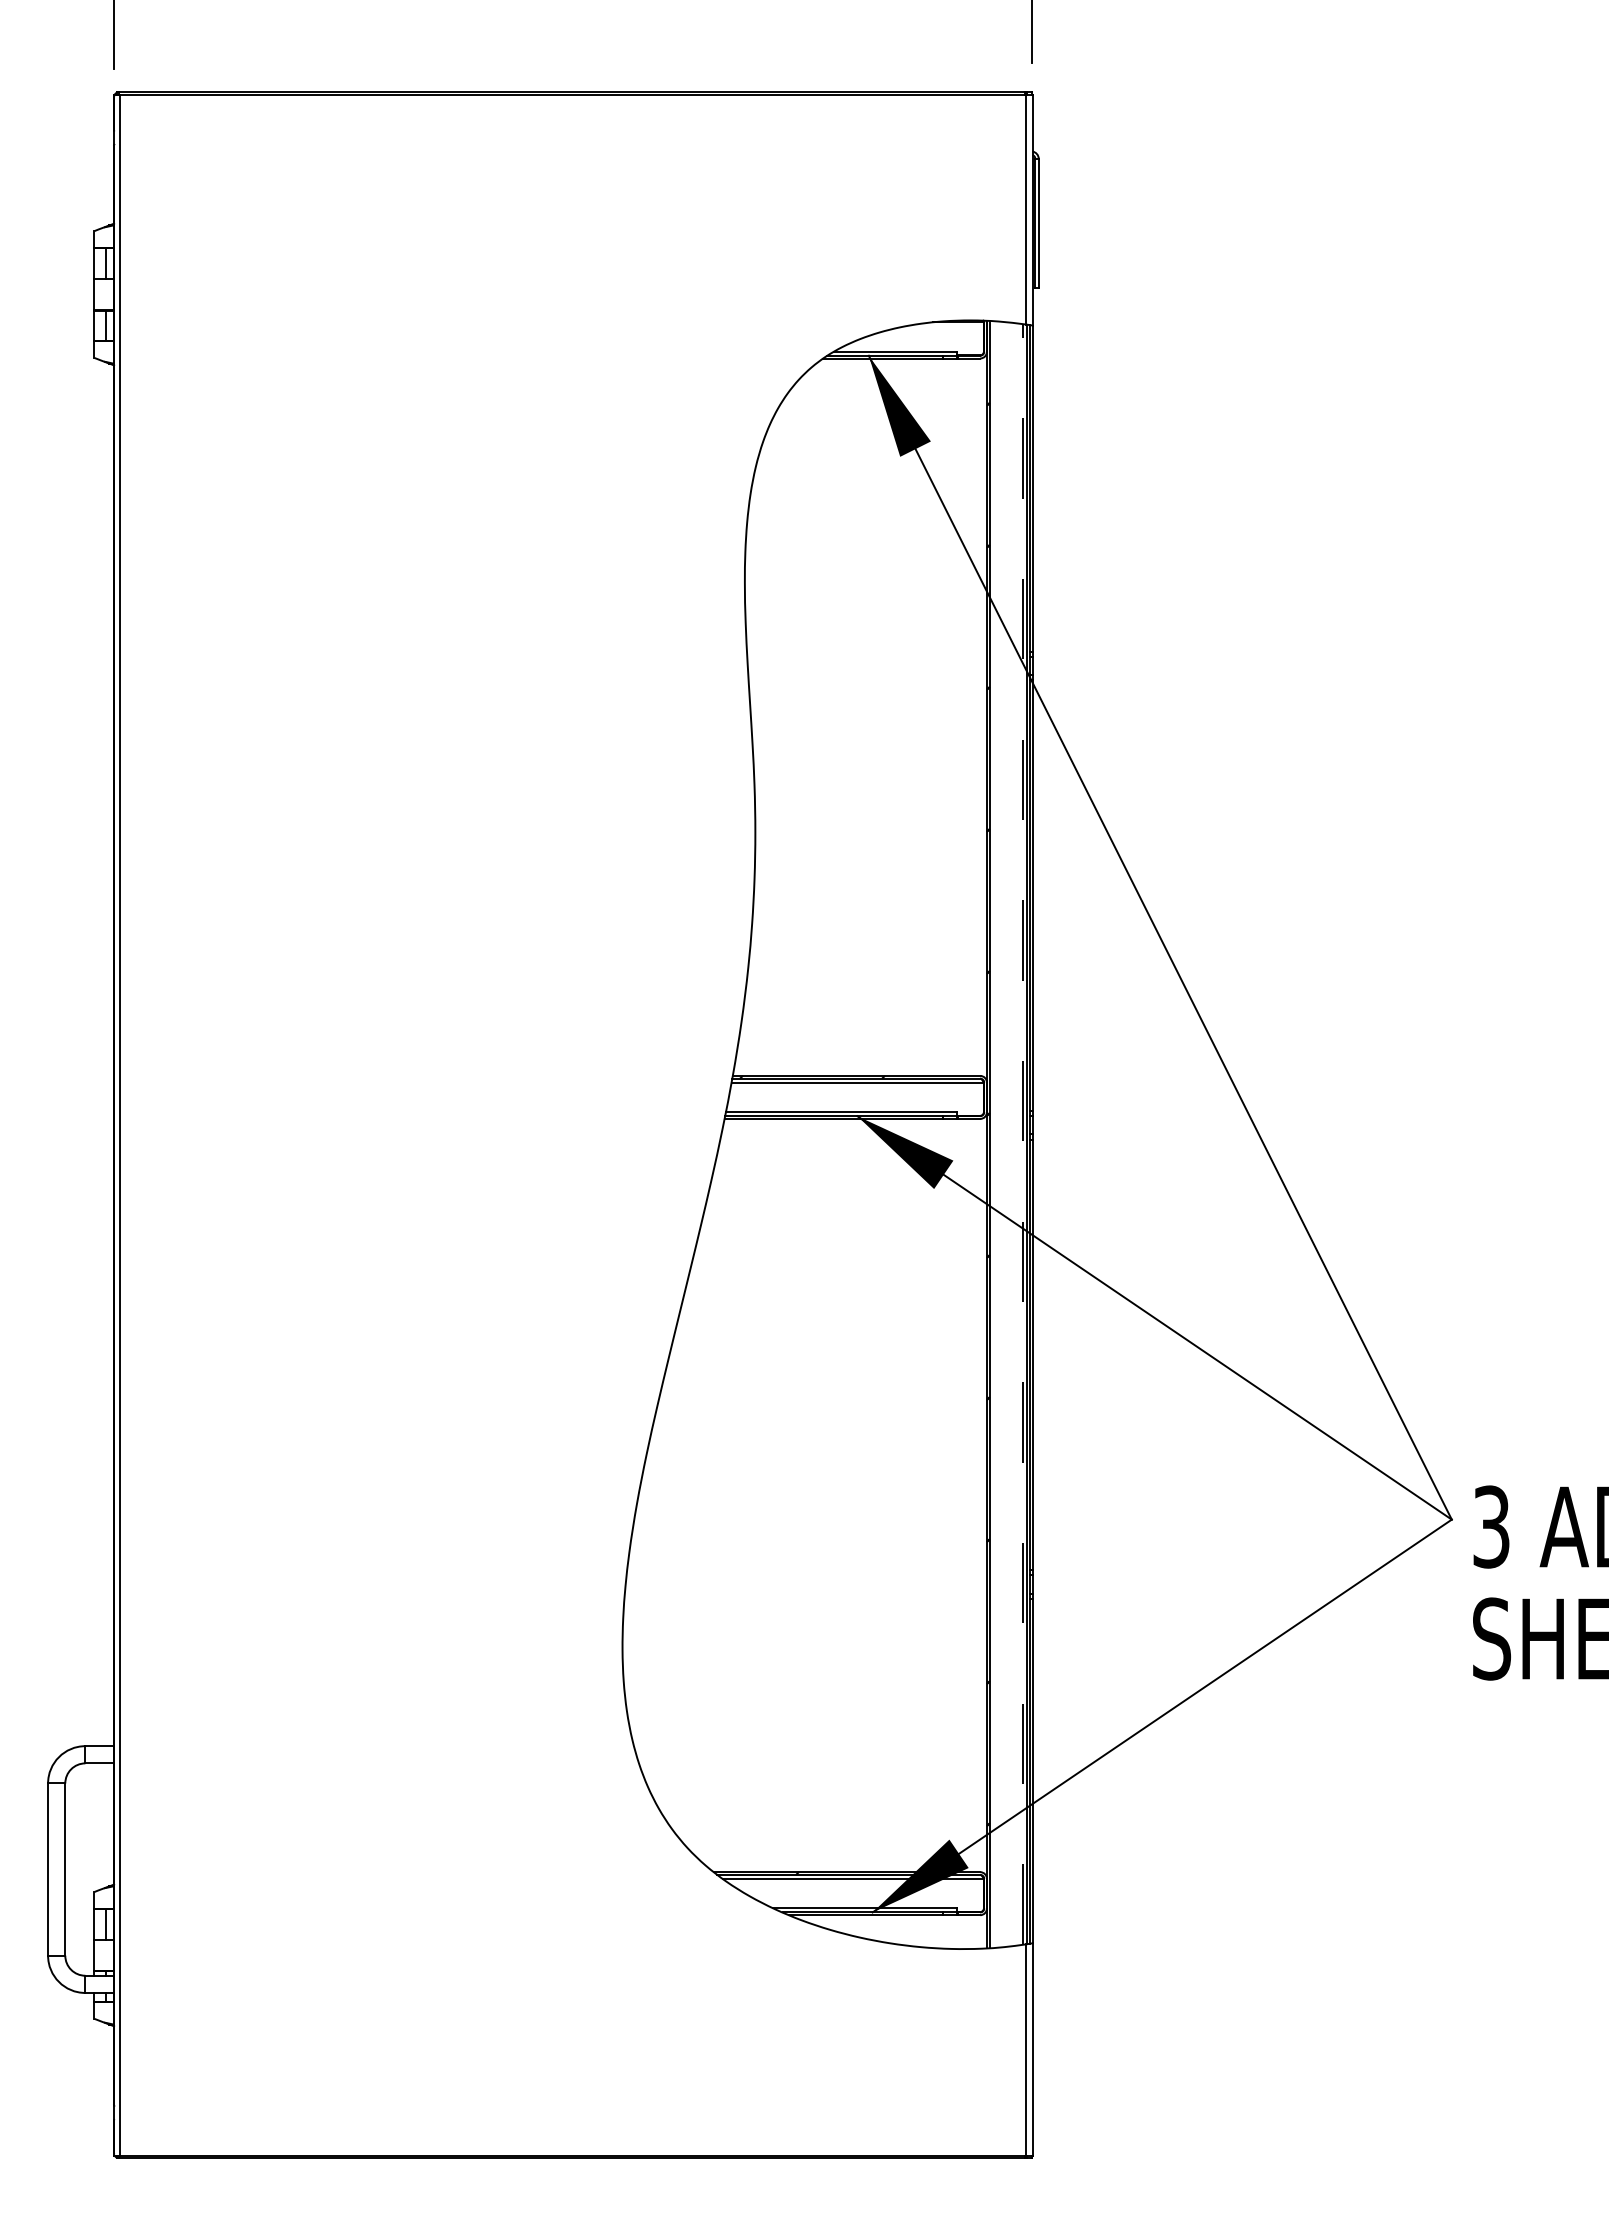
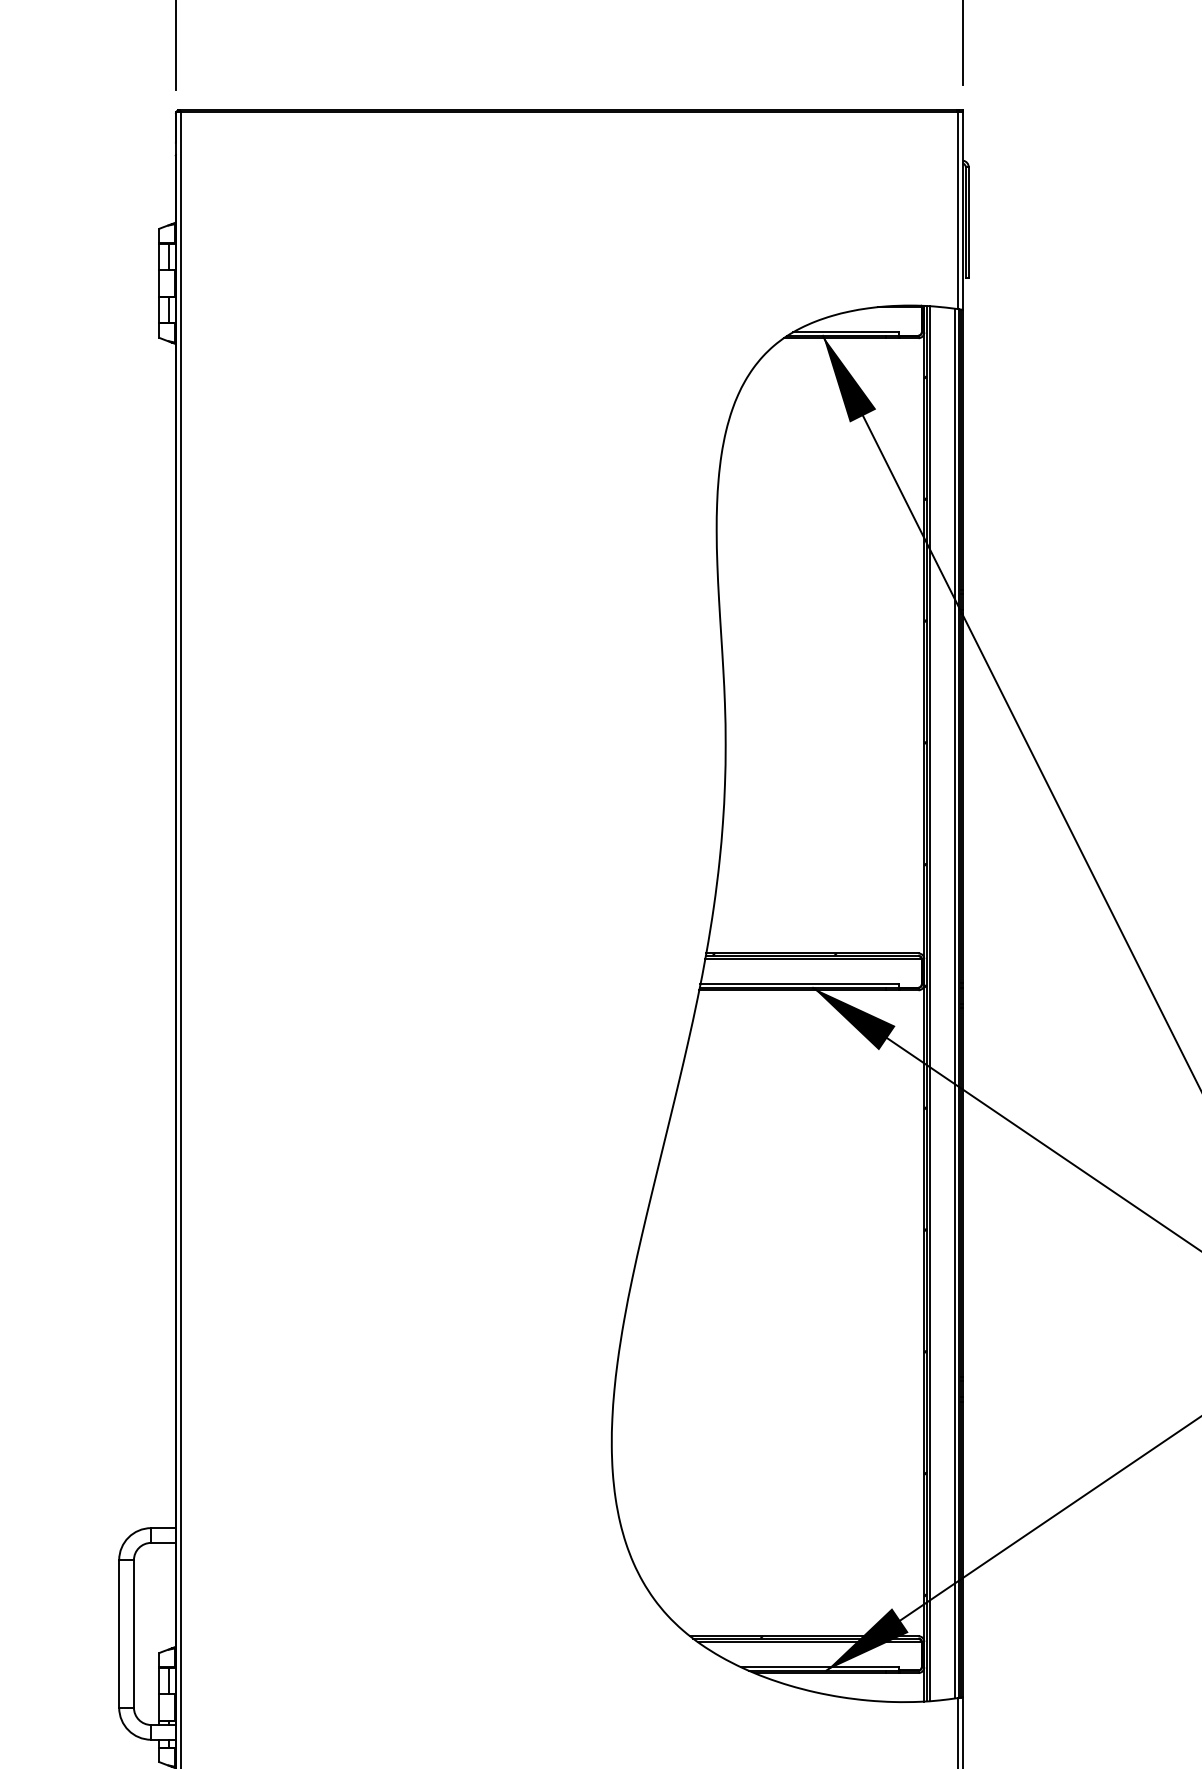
line: (1022, 1133) -> (954, 1002), dashed -> solid
line: (993, 1134) -> (929, 1003), added

